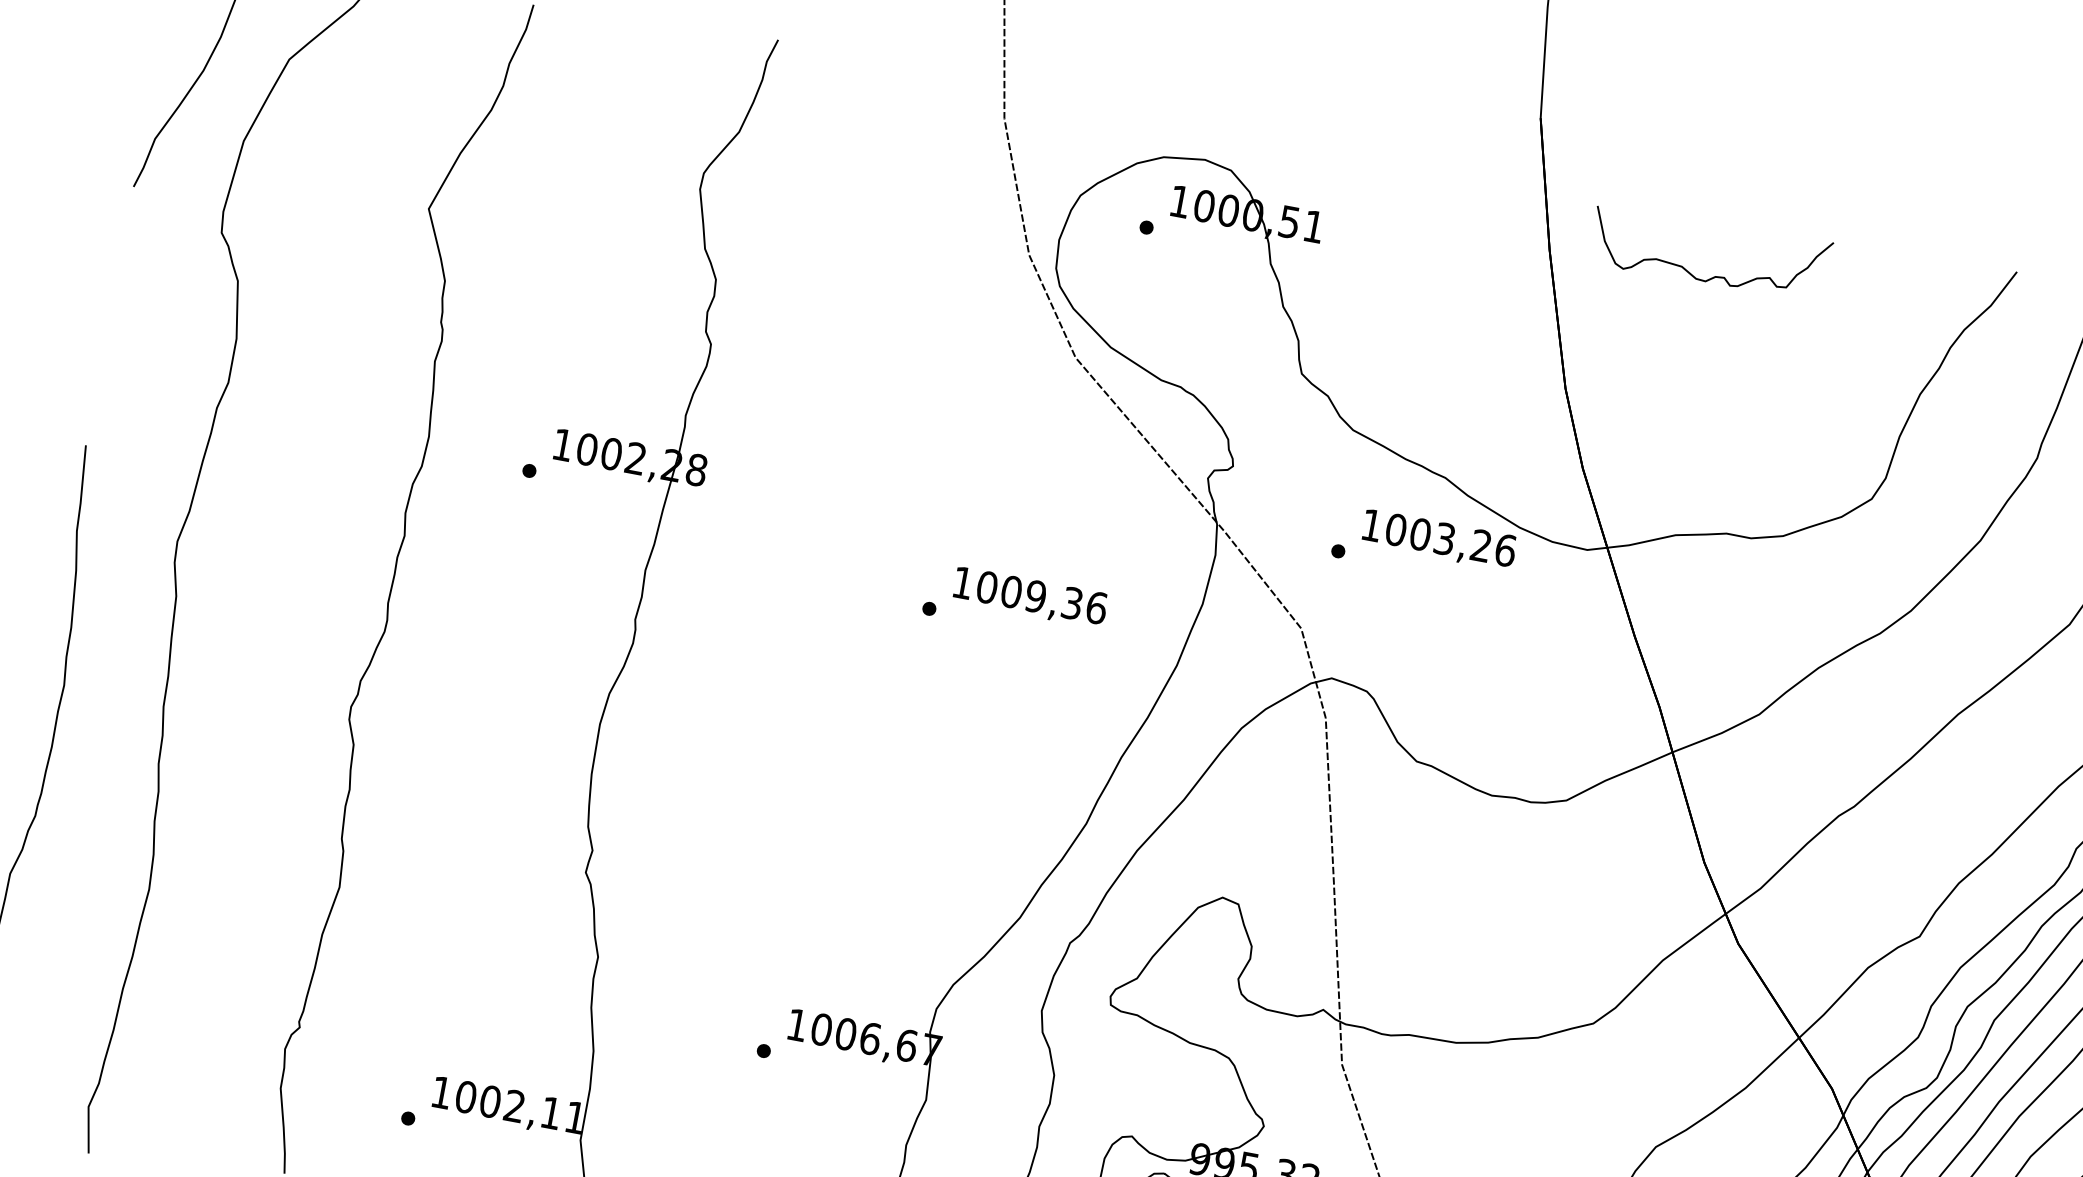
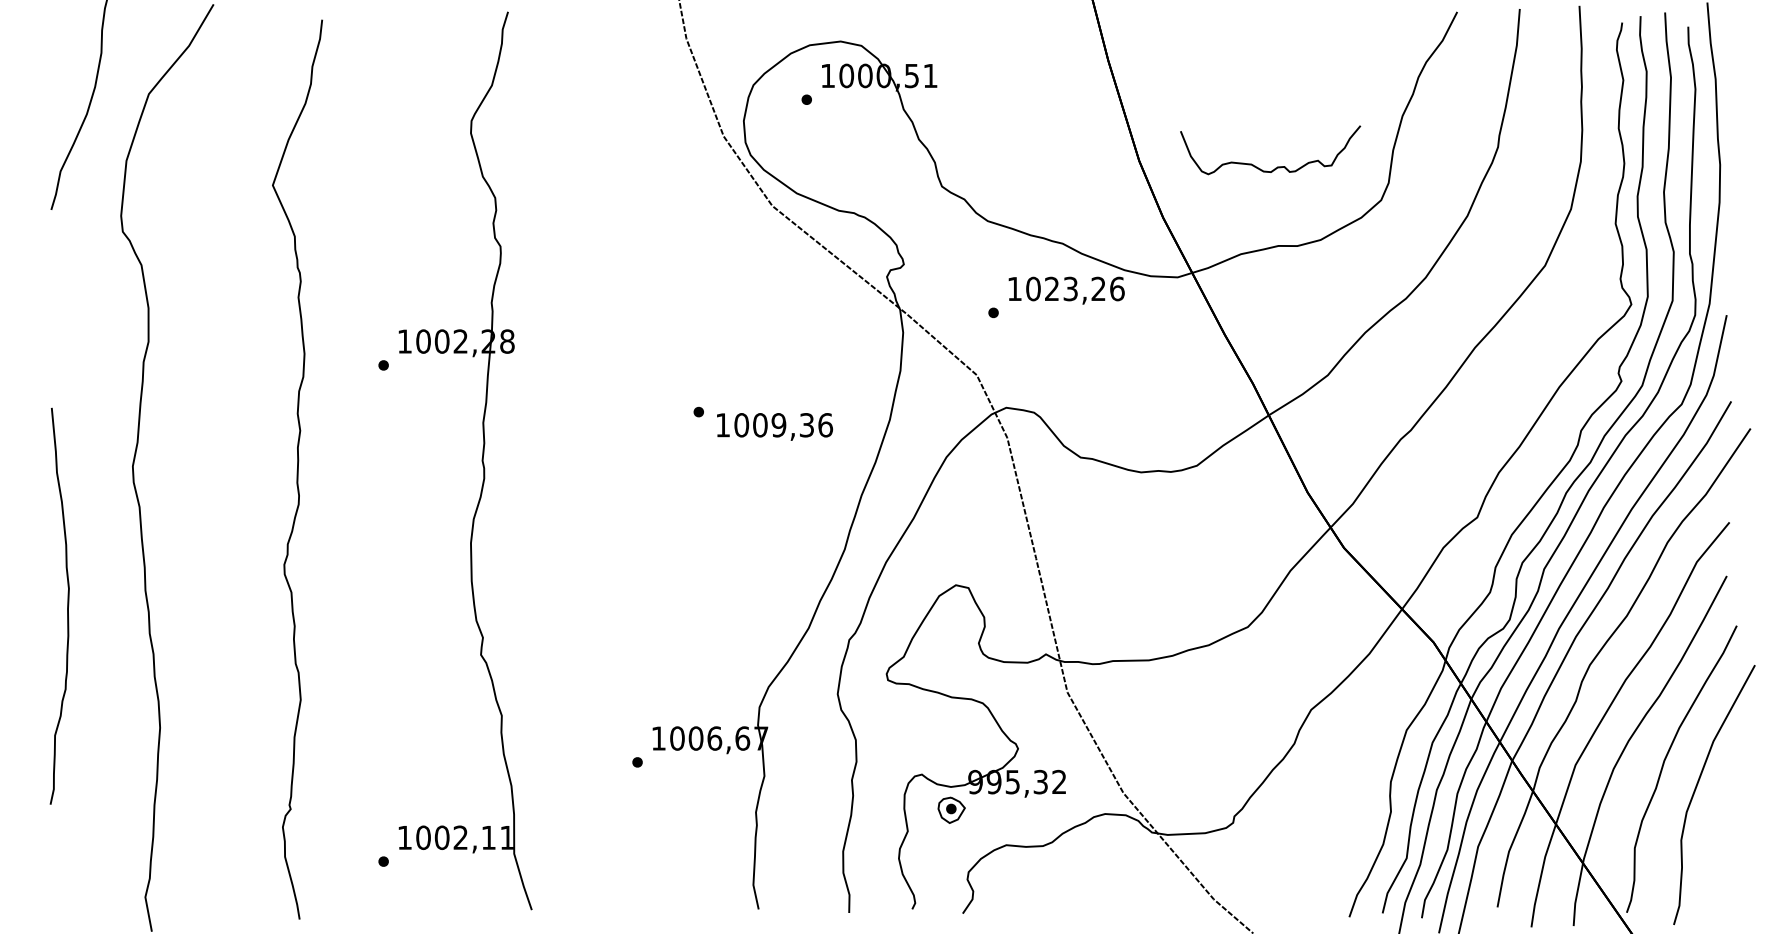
curve: (1715, 275) -> (1277, 166), moved
text: (1419, 533) -> (1051, 288), 1003,26 -> 1023,26
text: (1031, 597) -> (775, 426), moved

